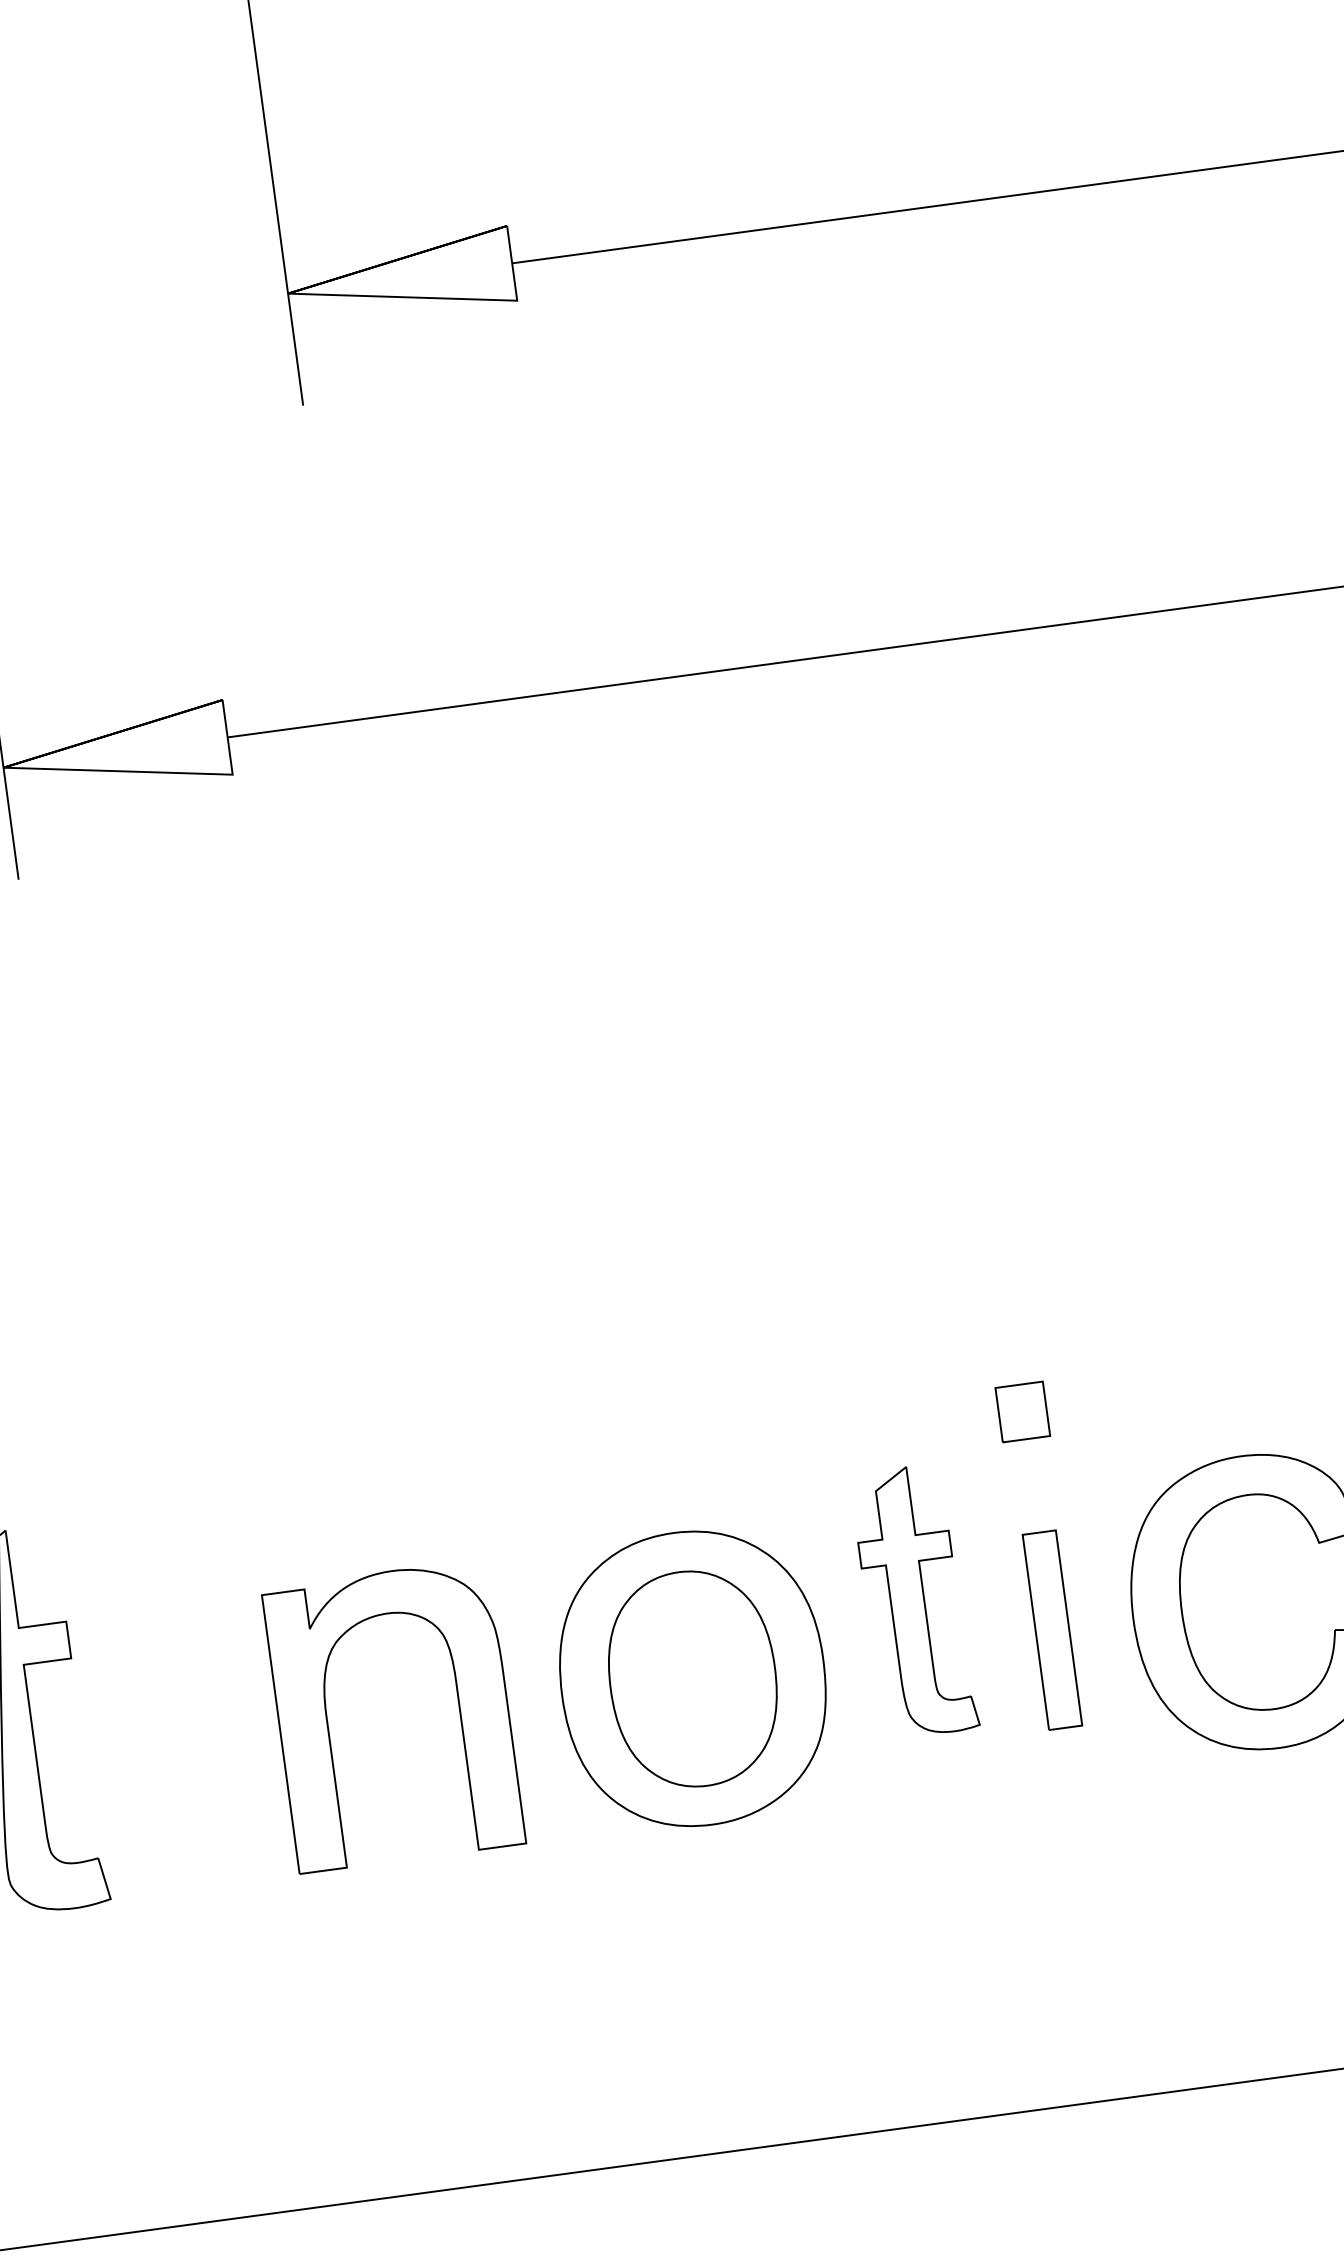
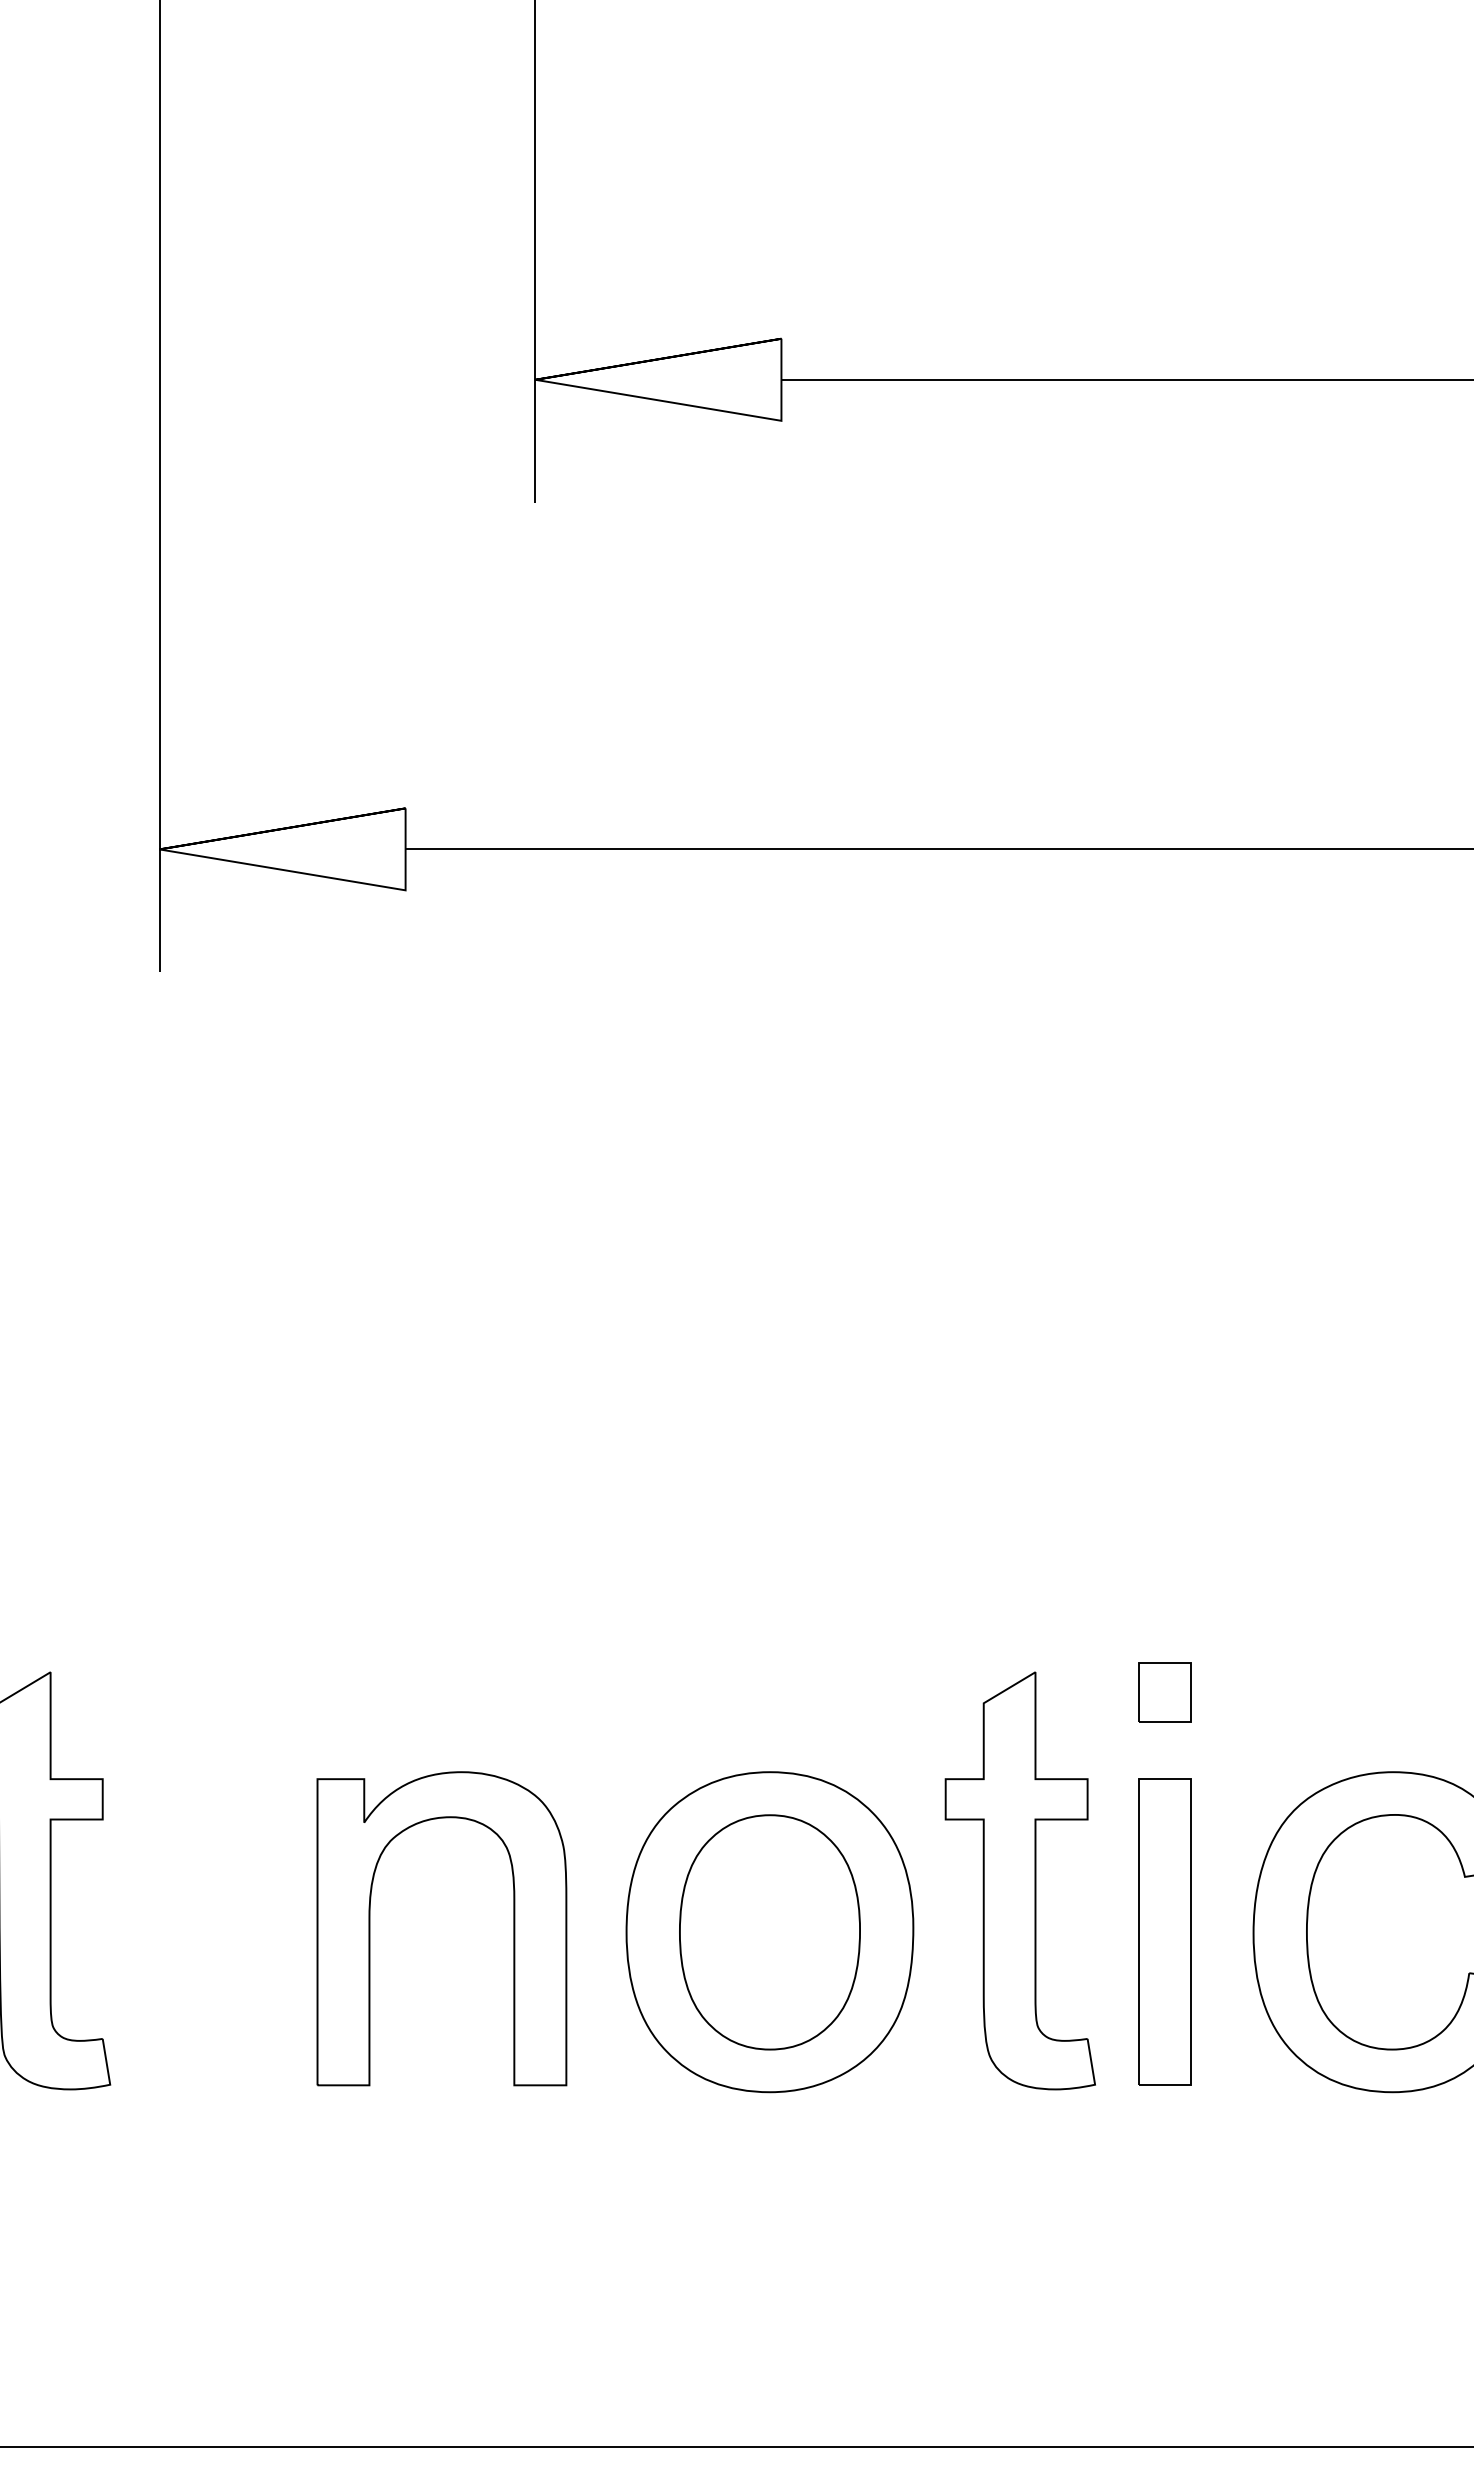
part: (913, 1601) -> (1019, 1880), size x1.43
part: (1052, 1629) -> (1164, 1931), size x1.43

